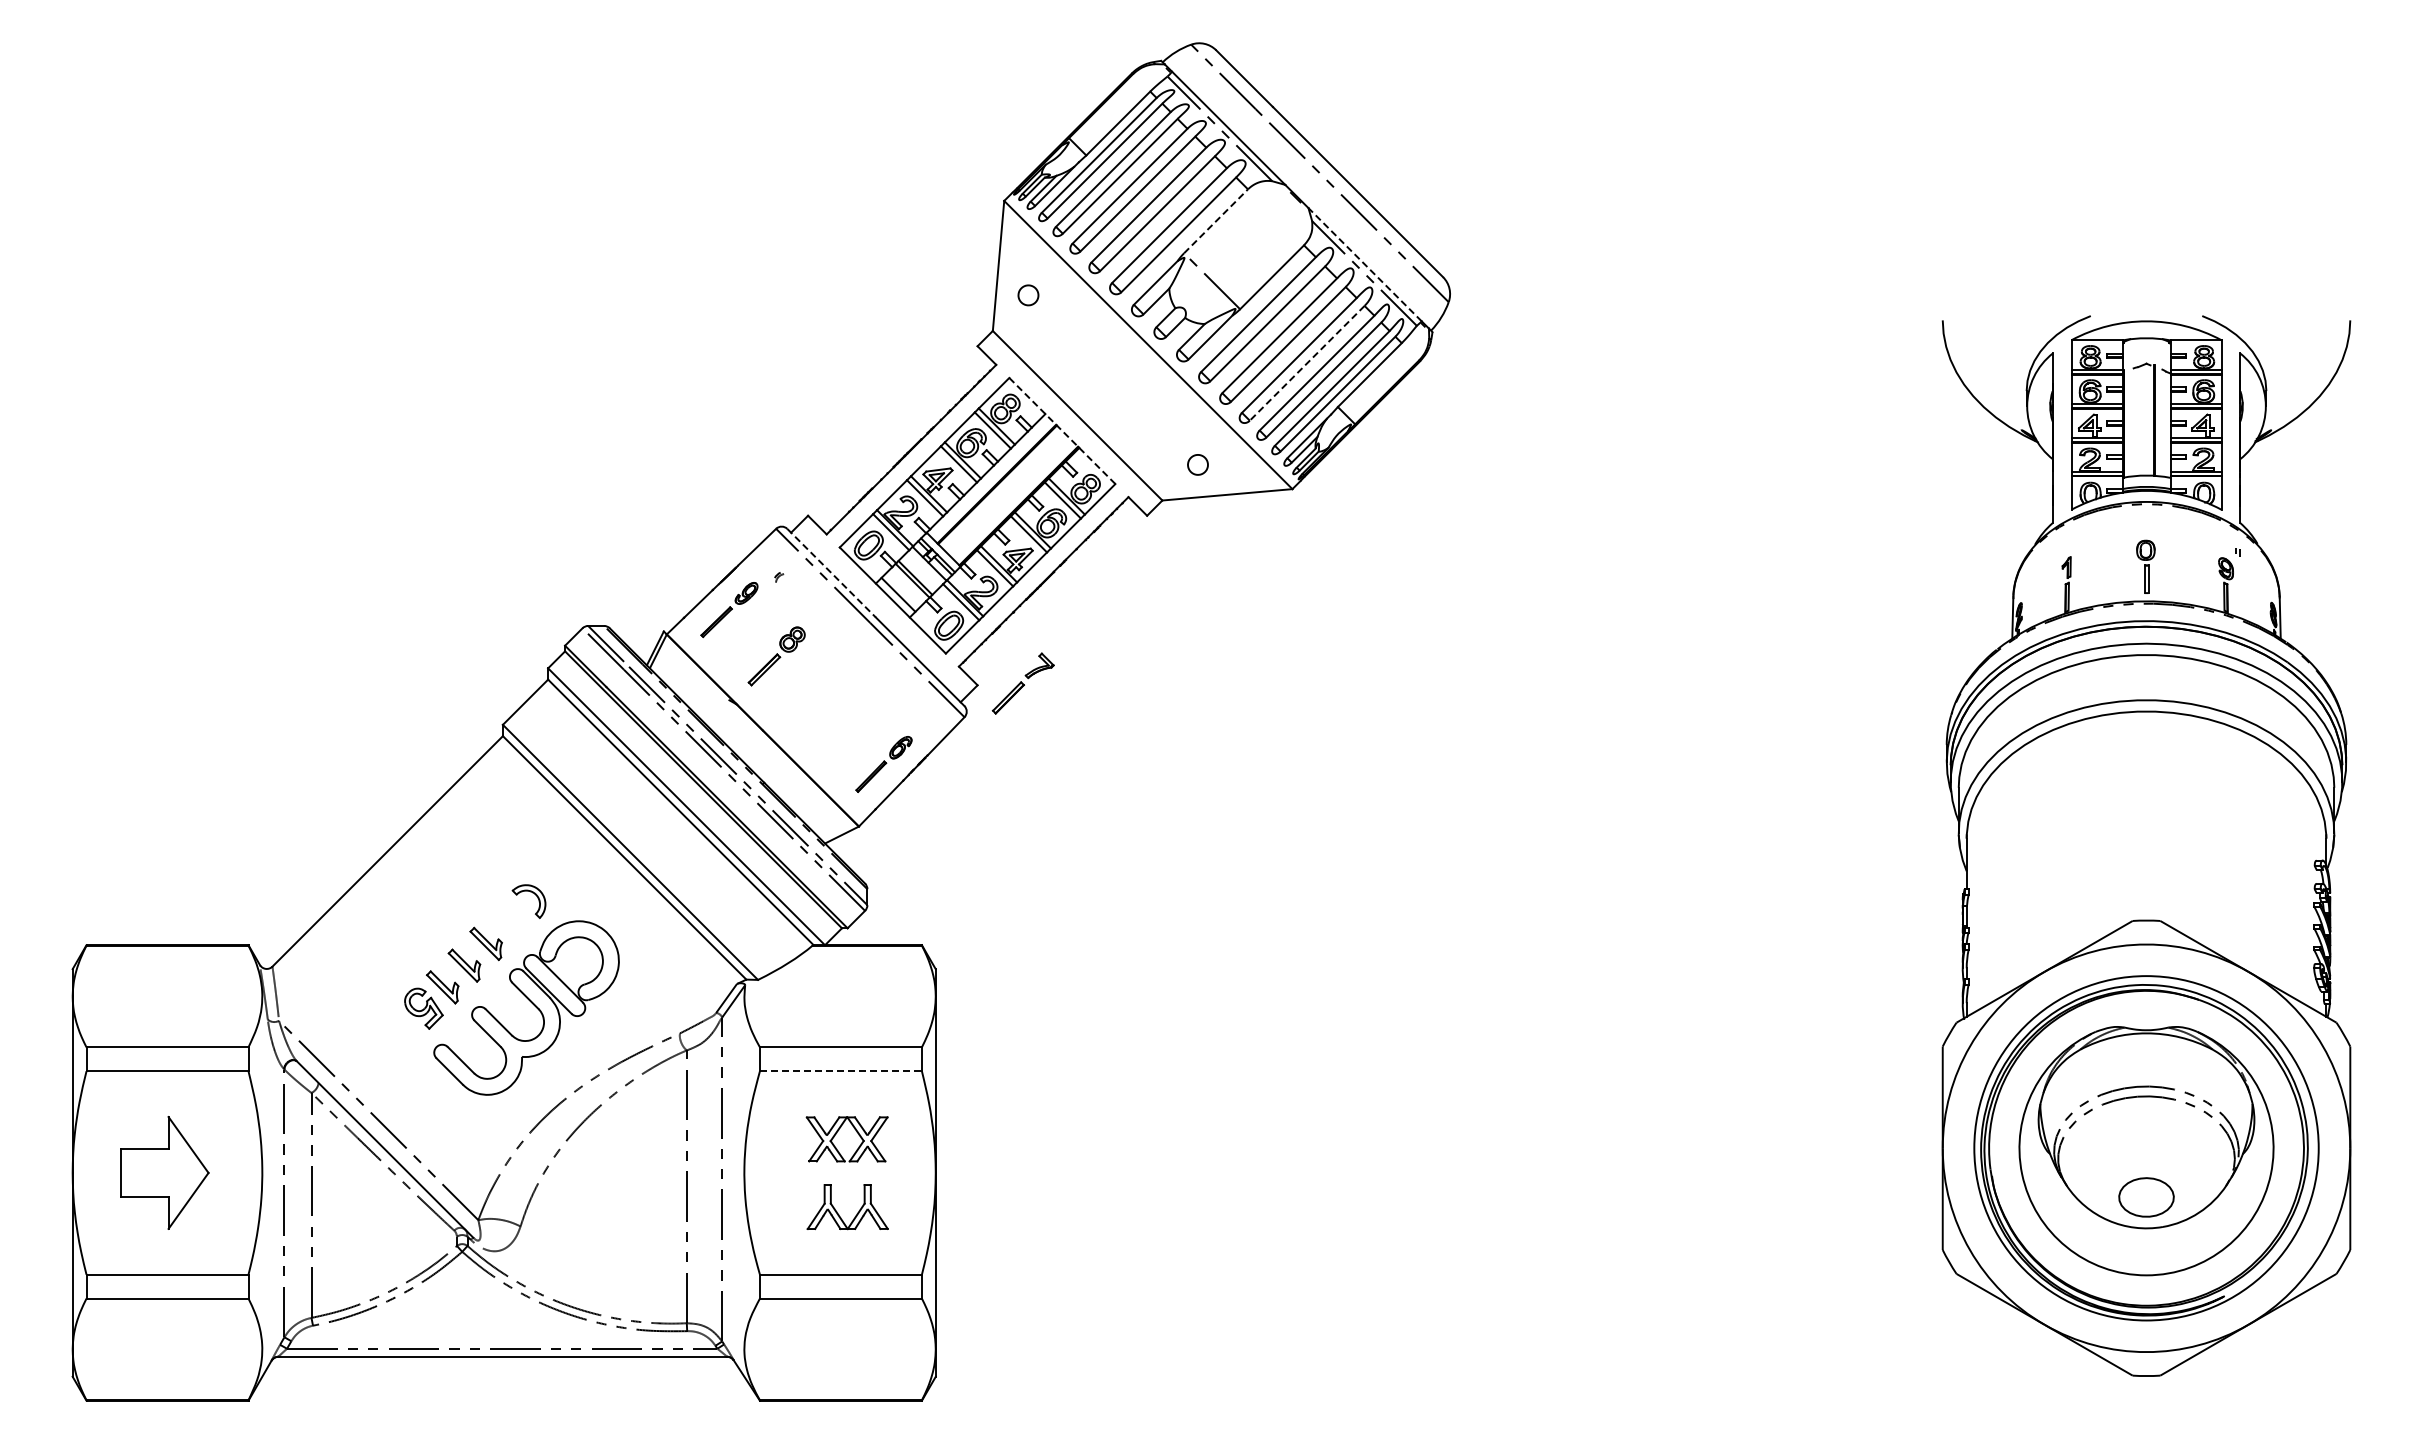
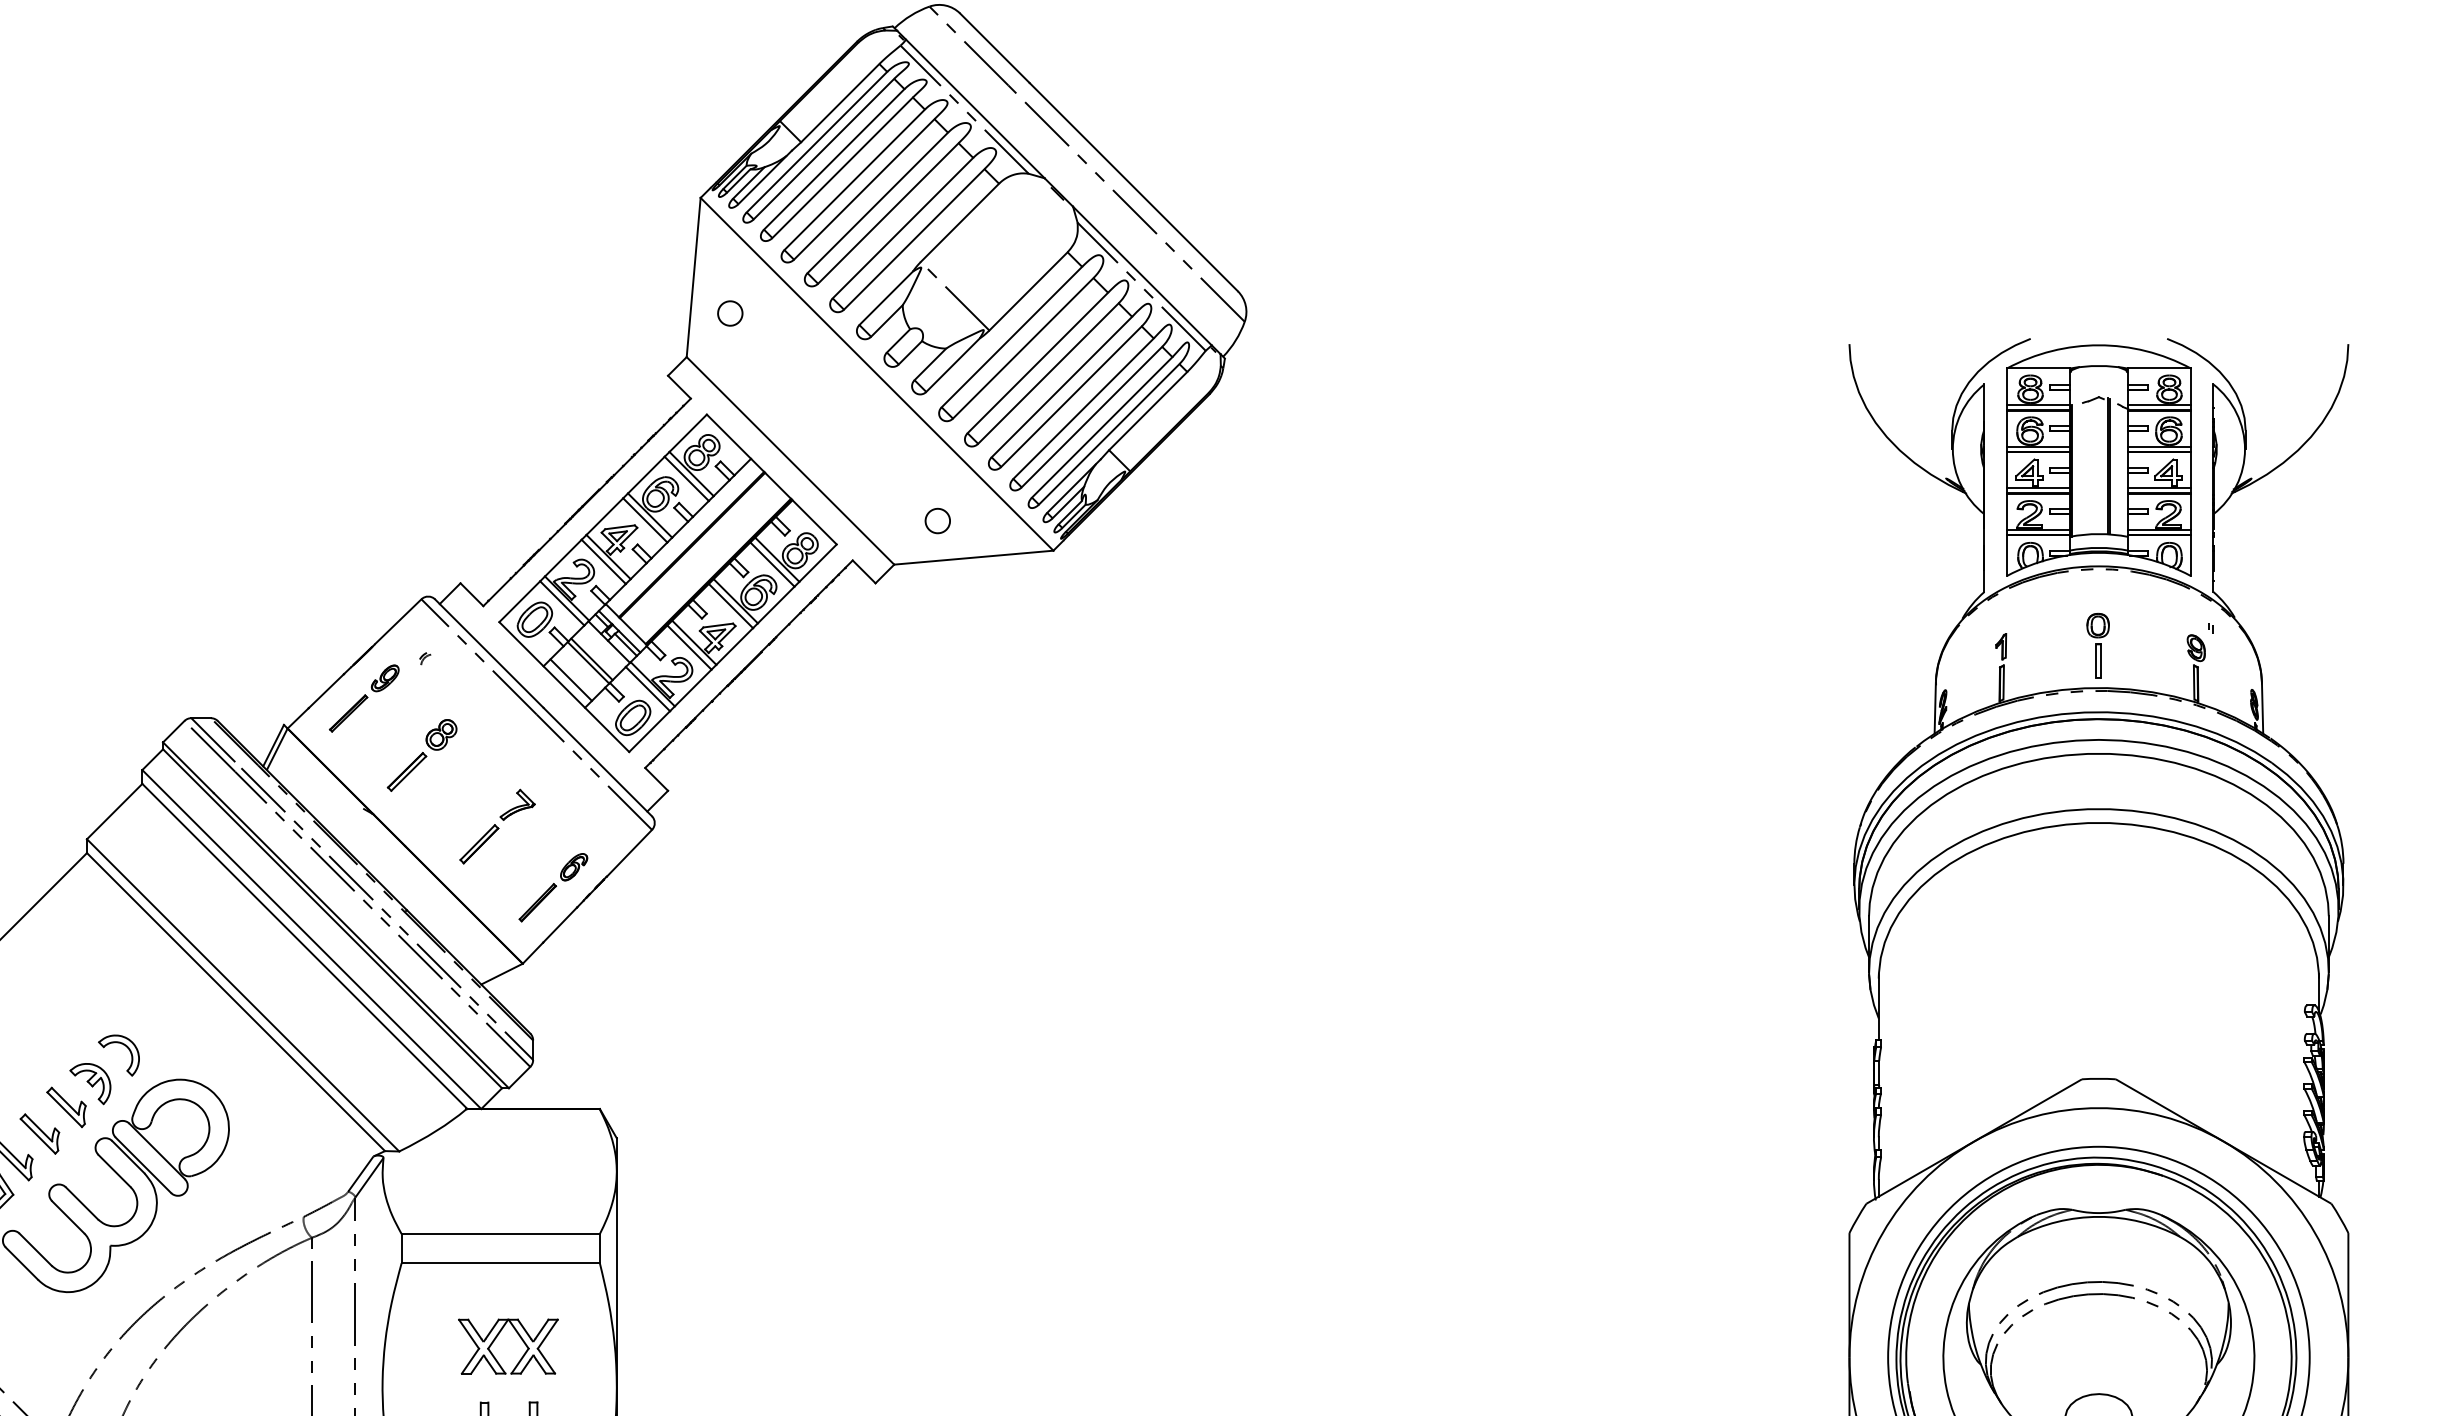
line: (1216, 220) -> (960, 221), dashed -> solid
line: (1364, 264) -> (1141, 275), dashed -> solid
line: (1306, 363) -> (1070, 396), dashed -> solid
line: (1062, 431) -> (771, 480), dashed -> solid
line: (831, 573) -> (489, 653), dashed -> solid
part: (1022, 683) -> (496, 826), moved
part: (505, 924) -> (90, 1083), added
line: (840, 1071) -> (500, 1263), dashed -> solid

